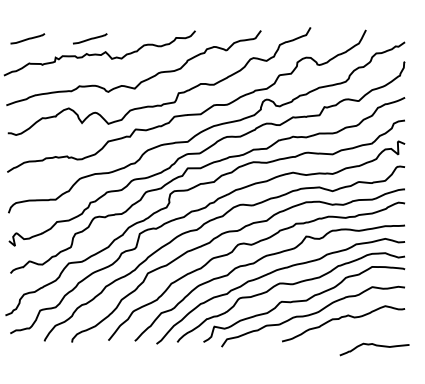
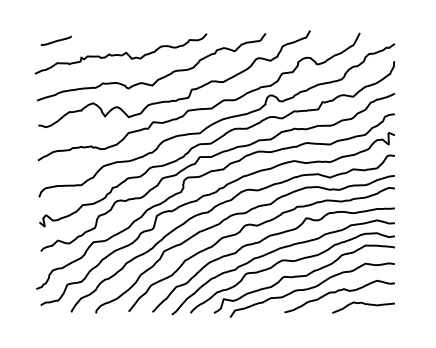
line: (89, 38) -> (111, 40), removed
curve: (374, 345) -> (363, 304), moved

